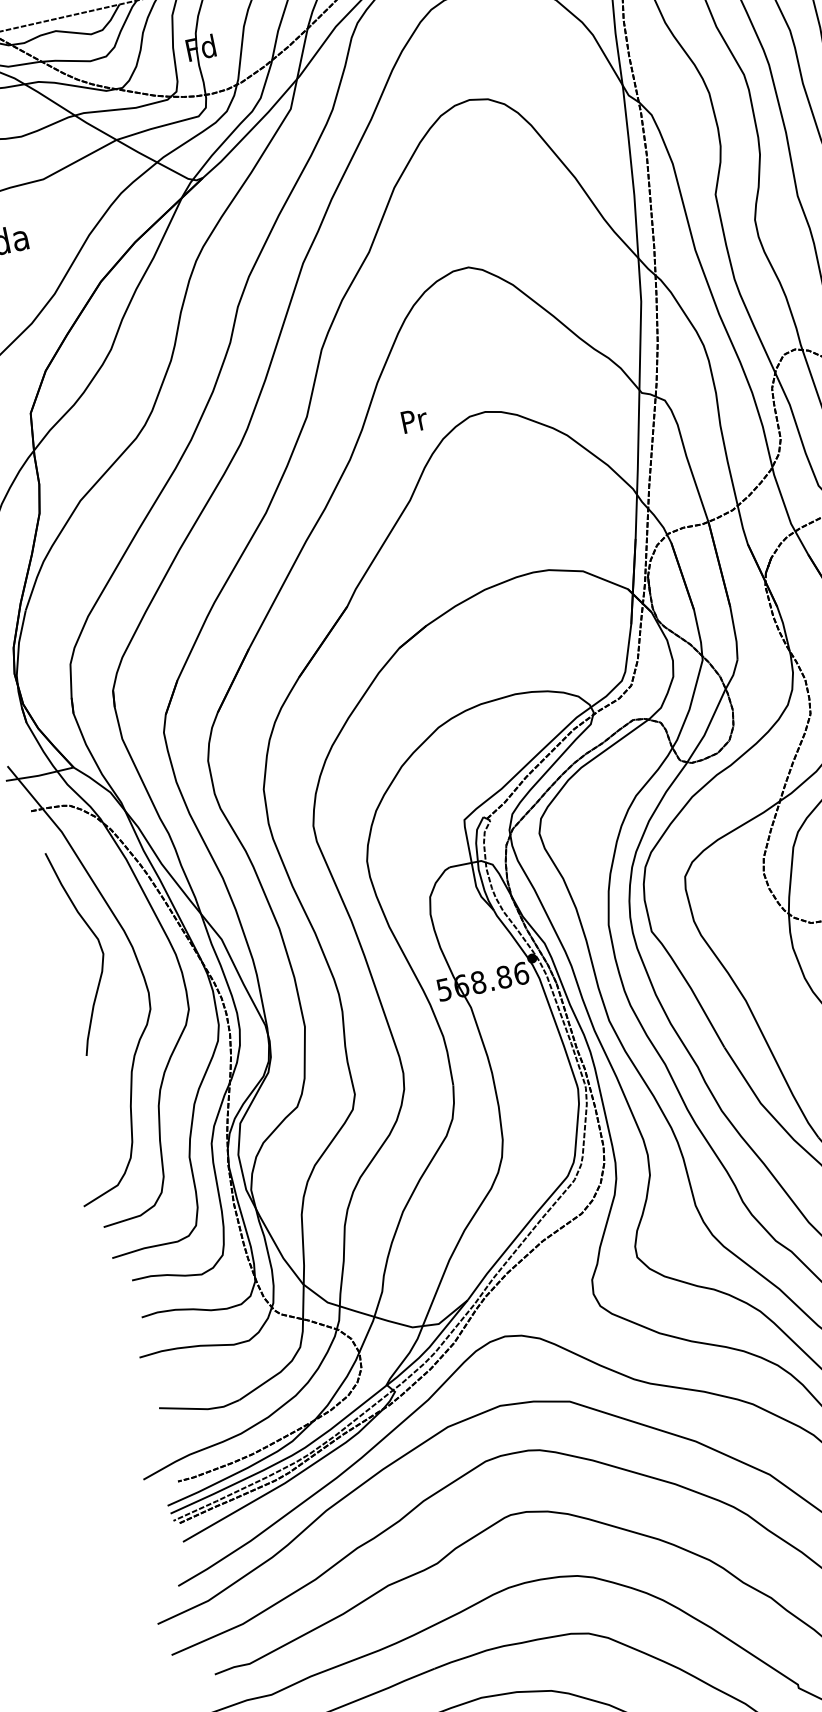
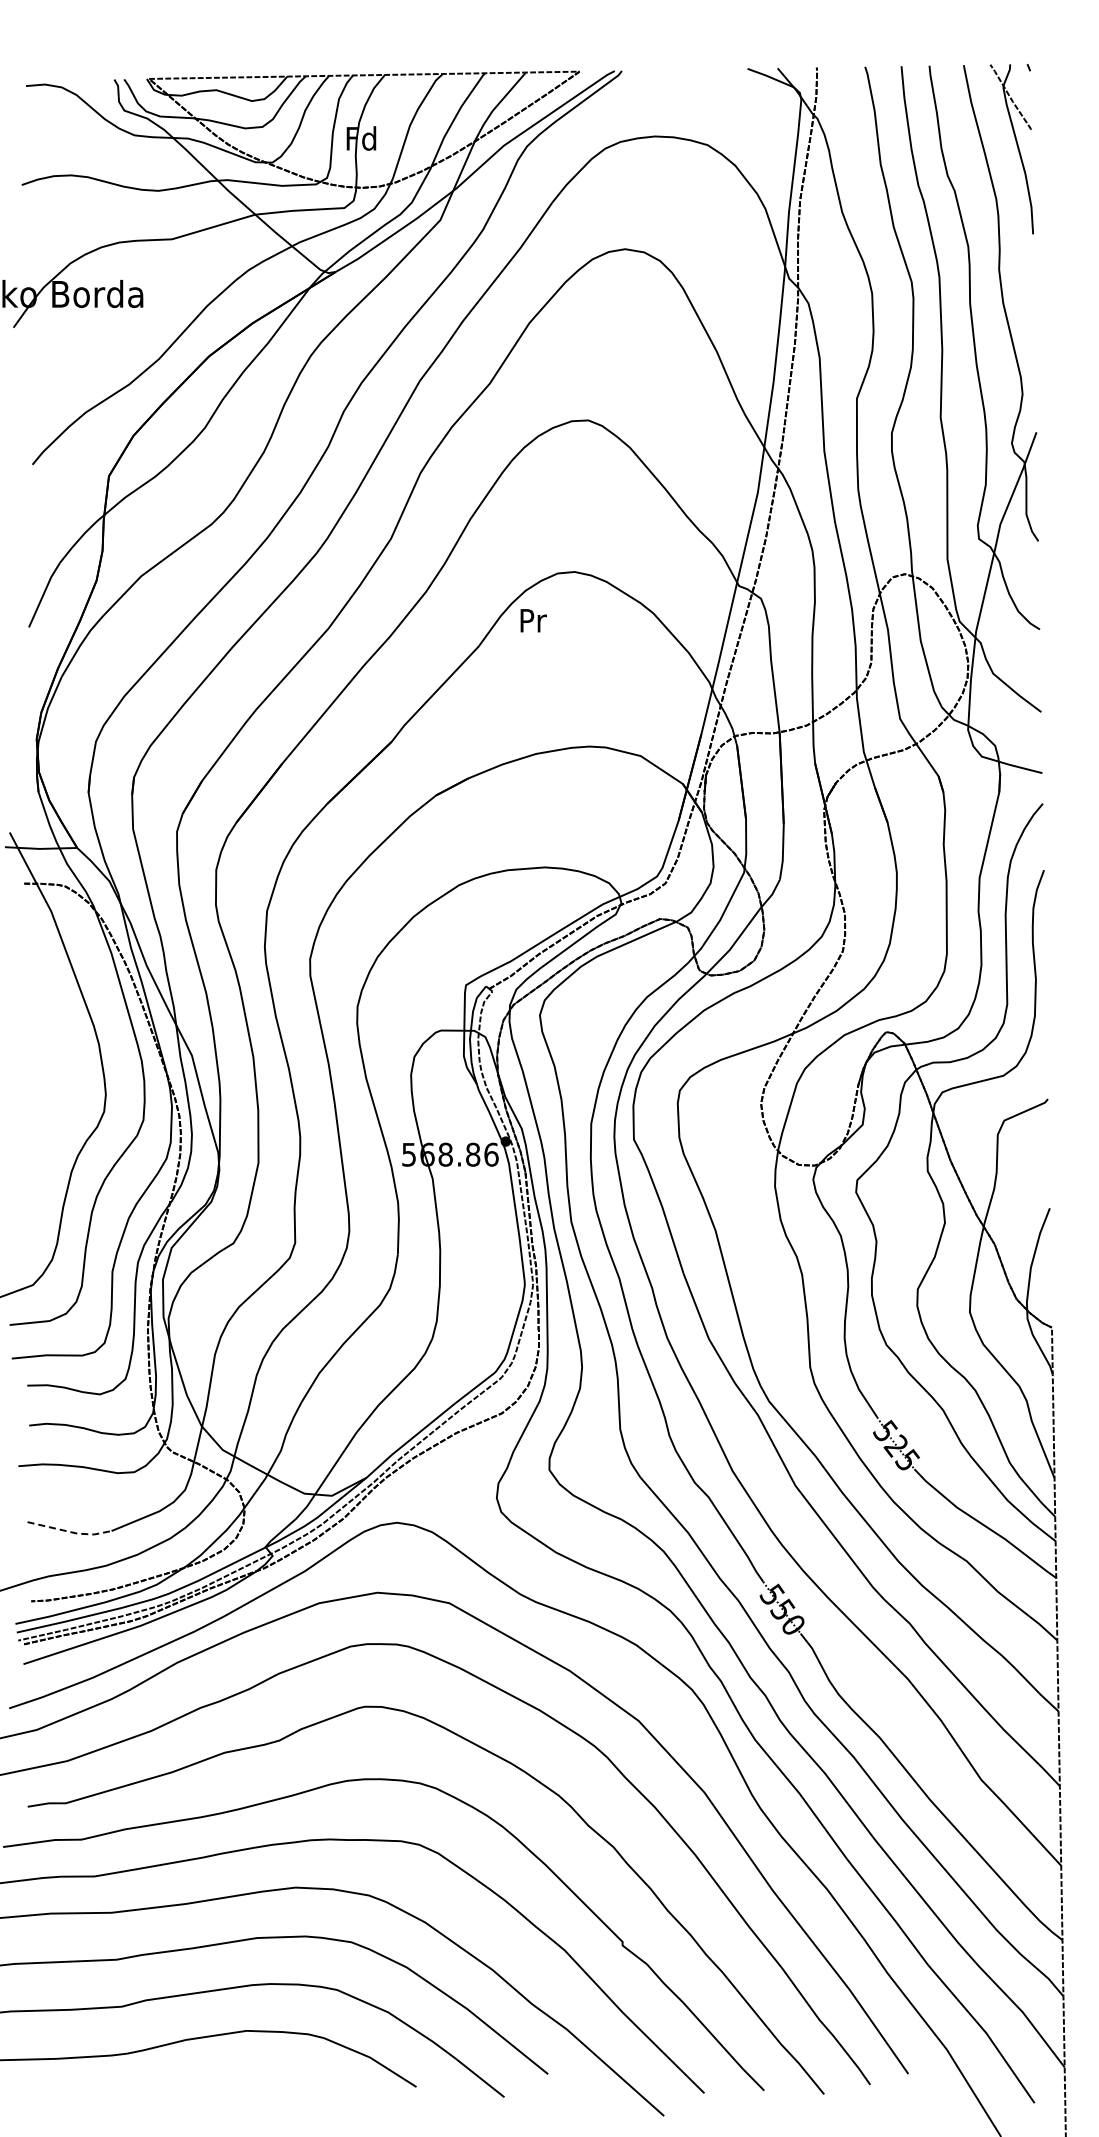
text: (414, 420) -> (533, 620), moved
curve: (99, 947) -> (65, 1037), removed
line: (201, 1409) -> (70, 1532), solid -> dashed

